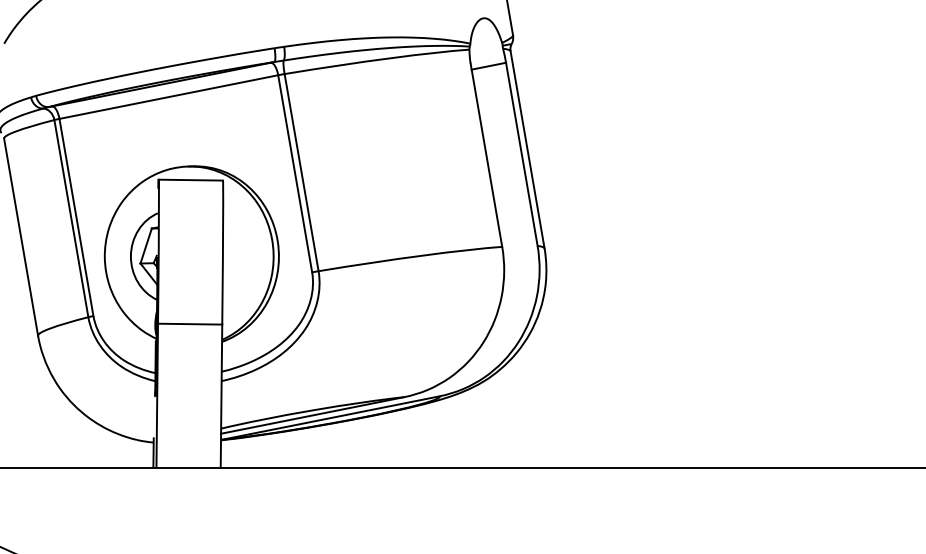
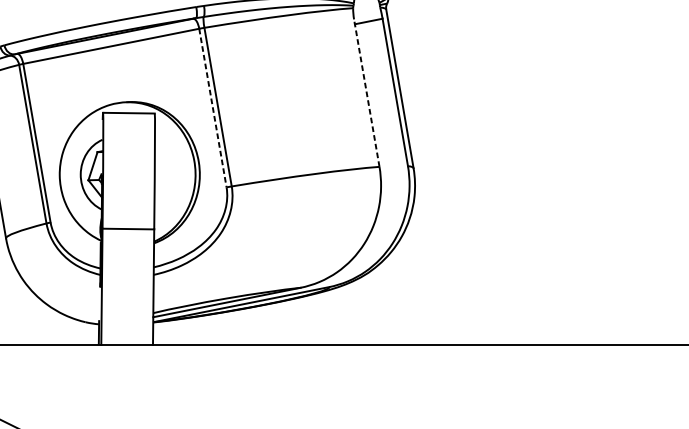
line: (486, 155) -> (366, 93), solid -> dashed
line: (295, 174) -> (213, 108), solid -> dashed

